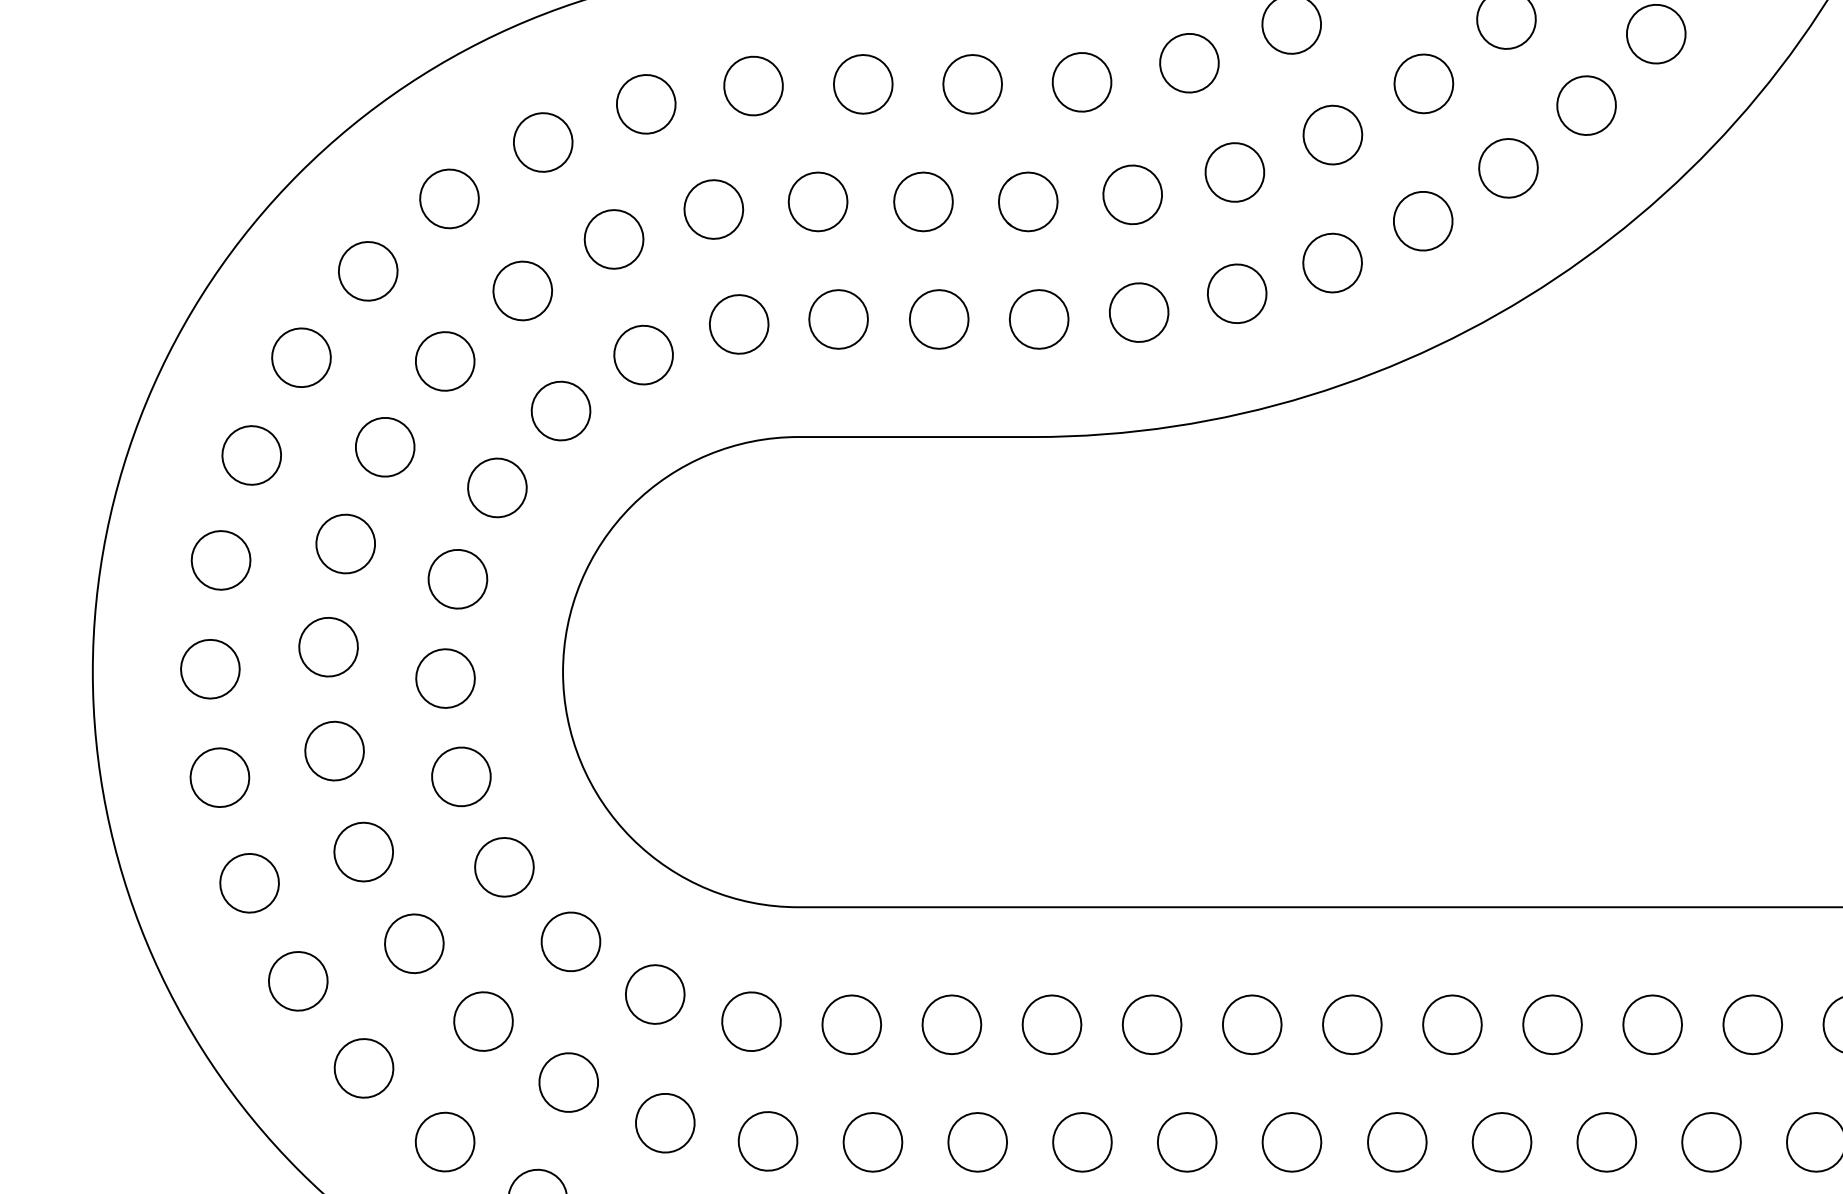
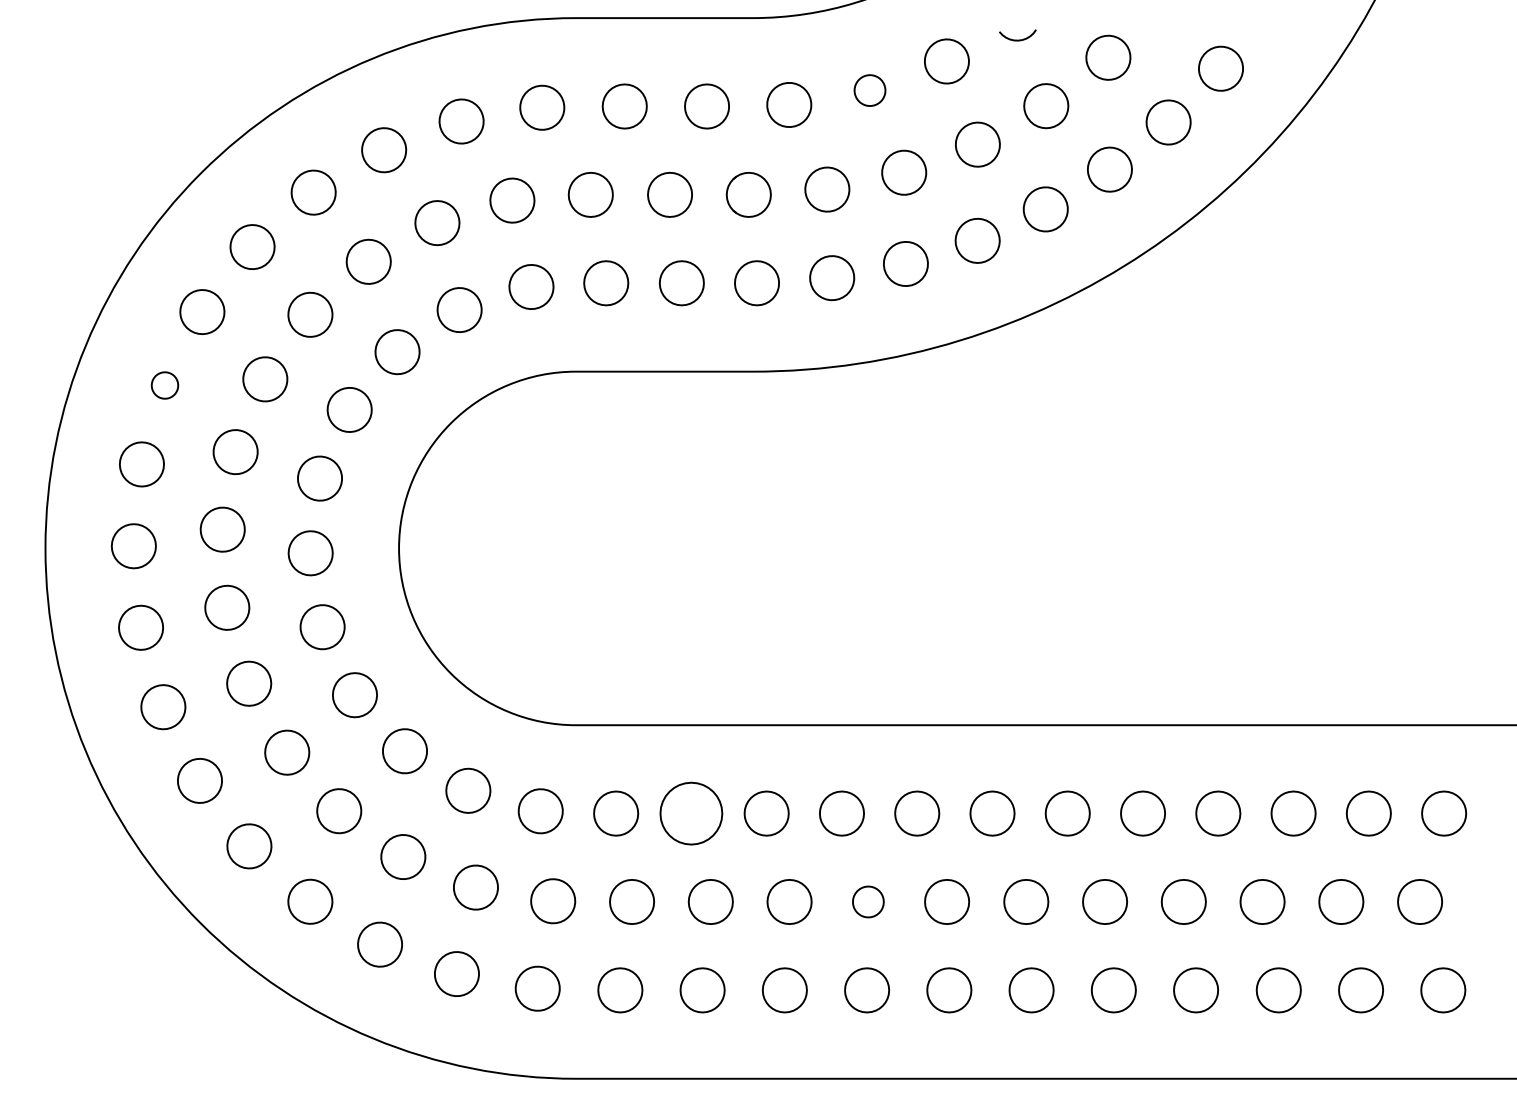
part: (1188, 63) -> (869, 90), size x0.7
part: (251, 455) -> (164, 385), size x0.6
part: (952, 1024) -> (691, 813), size x1.4
part: (1187, 1141) -> (868, 901), size x0.7

